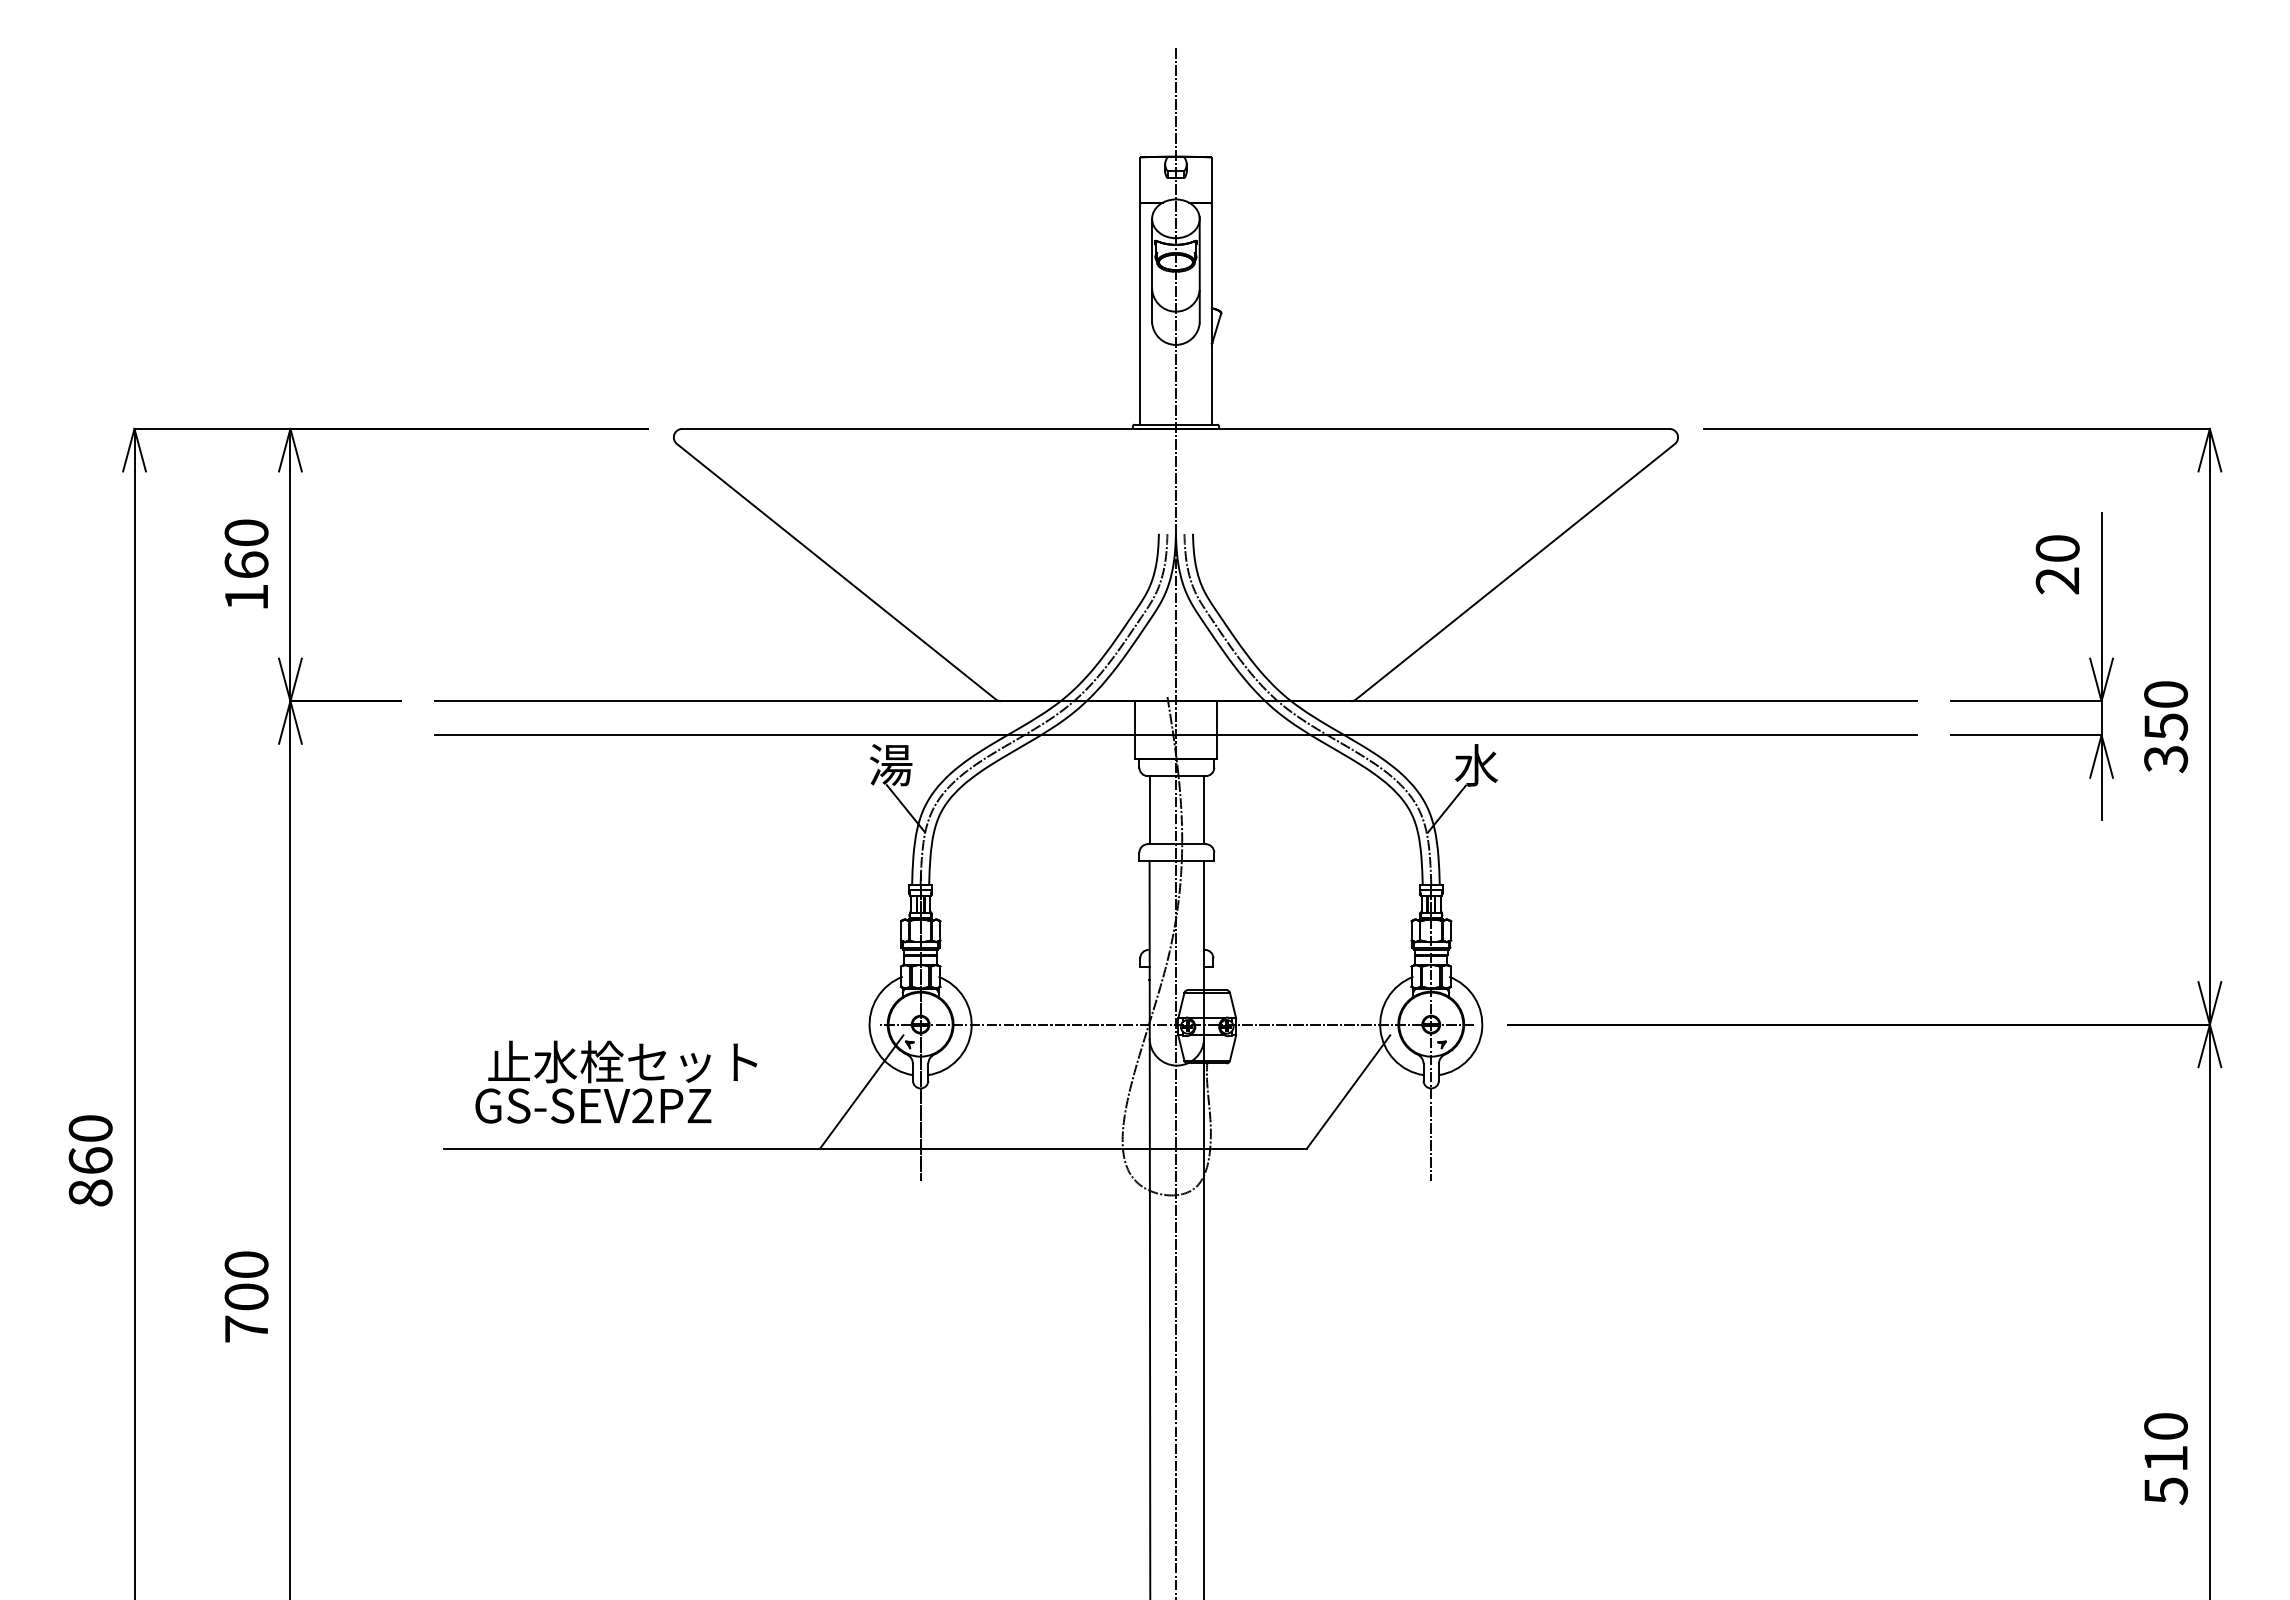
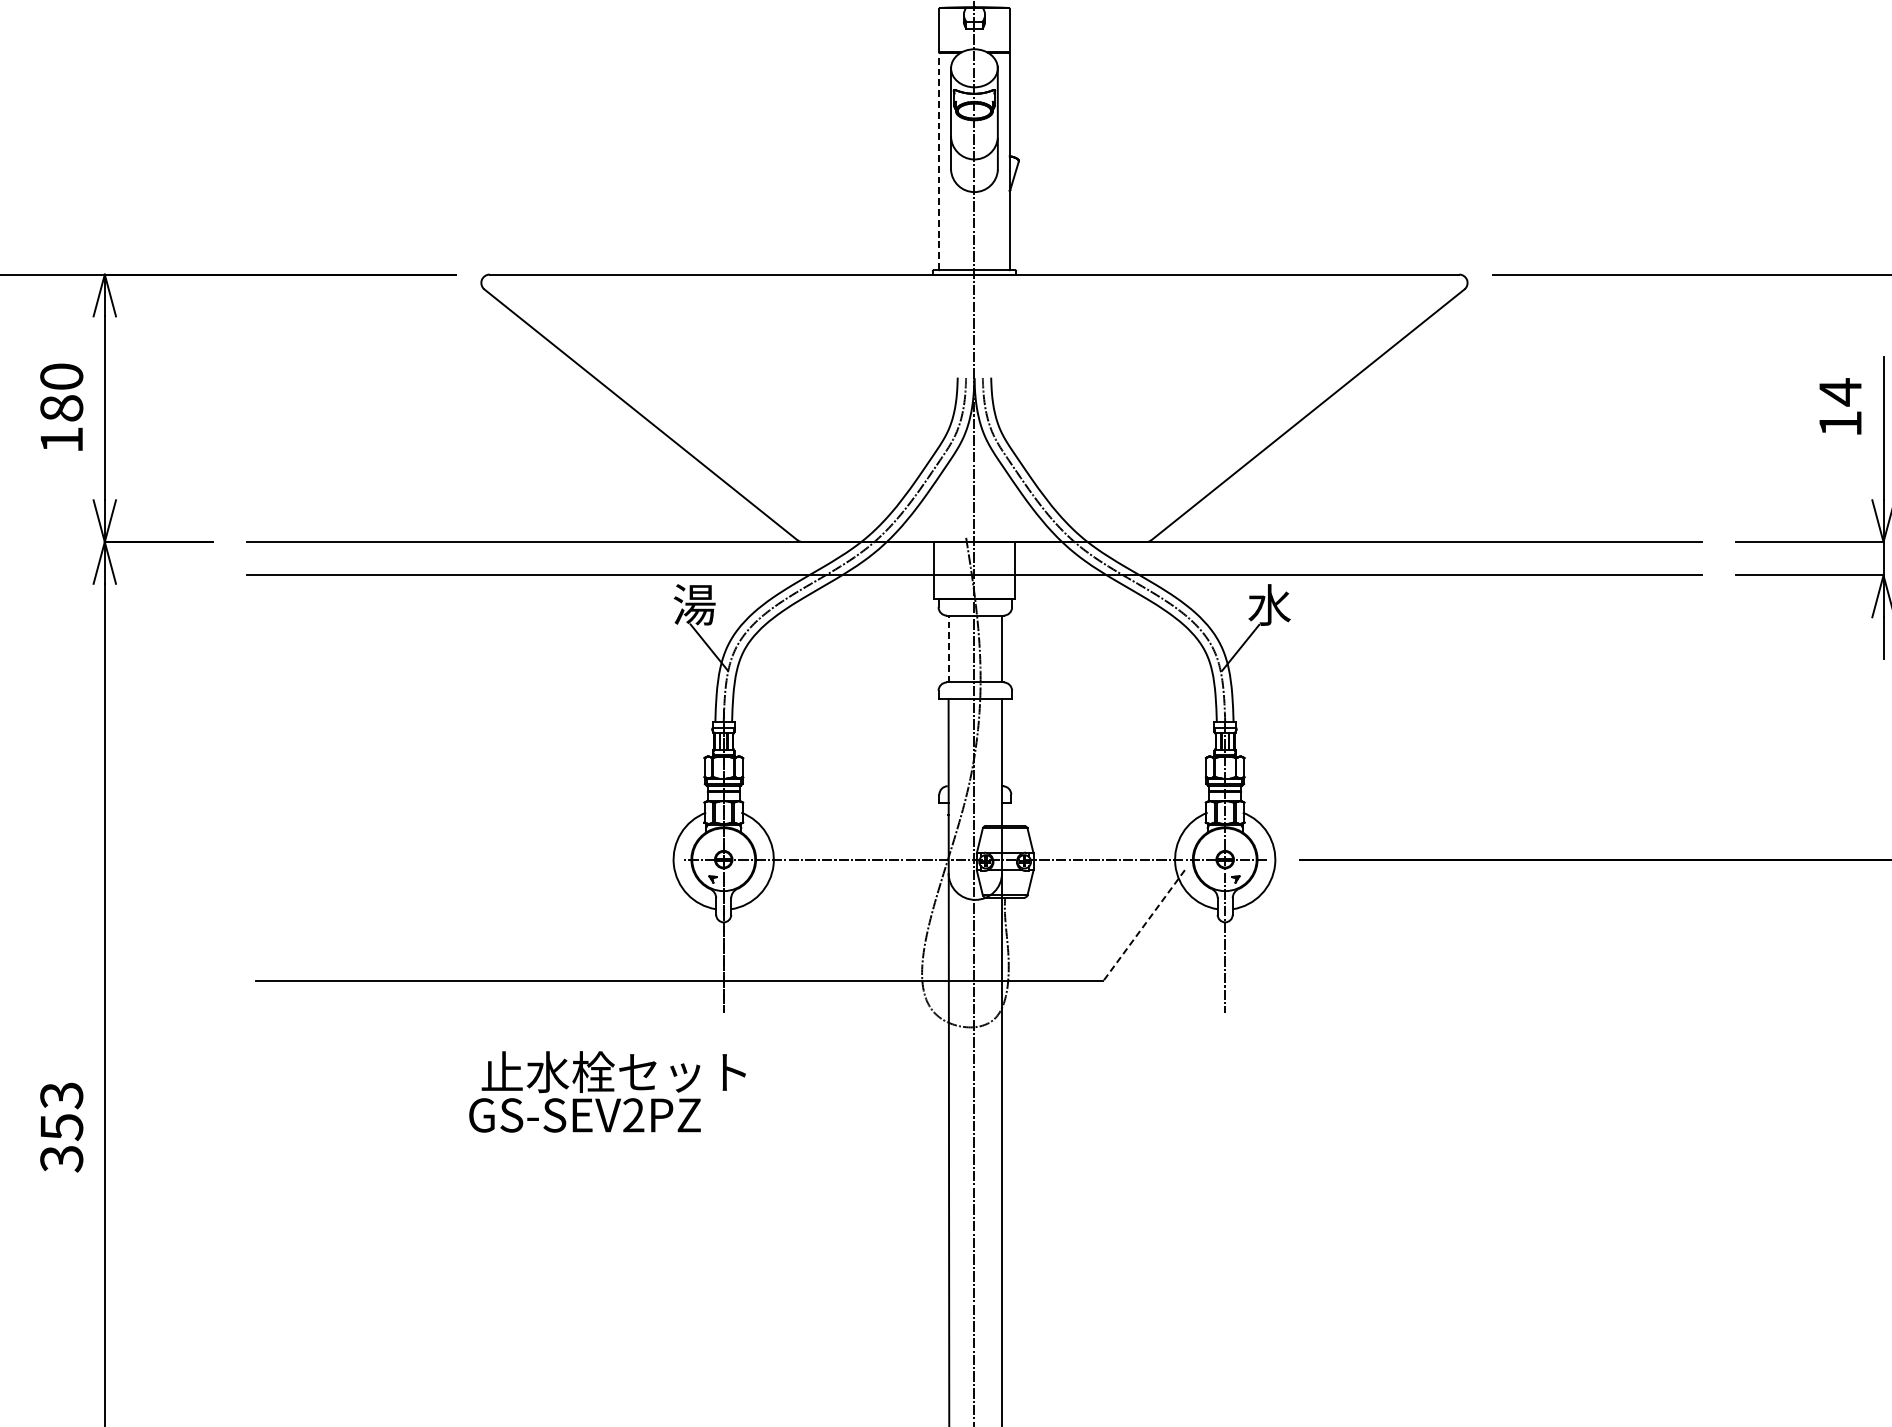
line: (1140, 314) -> (939, 162), solid -> dashed
text: (246, 564) -> (61, 407), 160 -> 180
text: (2057, 564) -> (1840, 407), 20 -> 14
line: (1149, 809) -> (948, 648), solid -> dashed
text: (616, 1081) -> (607, 1091), moved
line: (861, 1091) -> (665, 925), removed
line: (1348, 1092) -> (1143, 926), solid -> dashed
text: (246, 1297) -> (61, 1127), 700 -> 353

